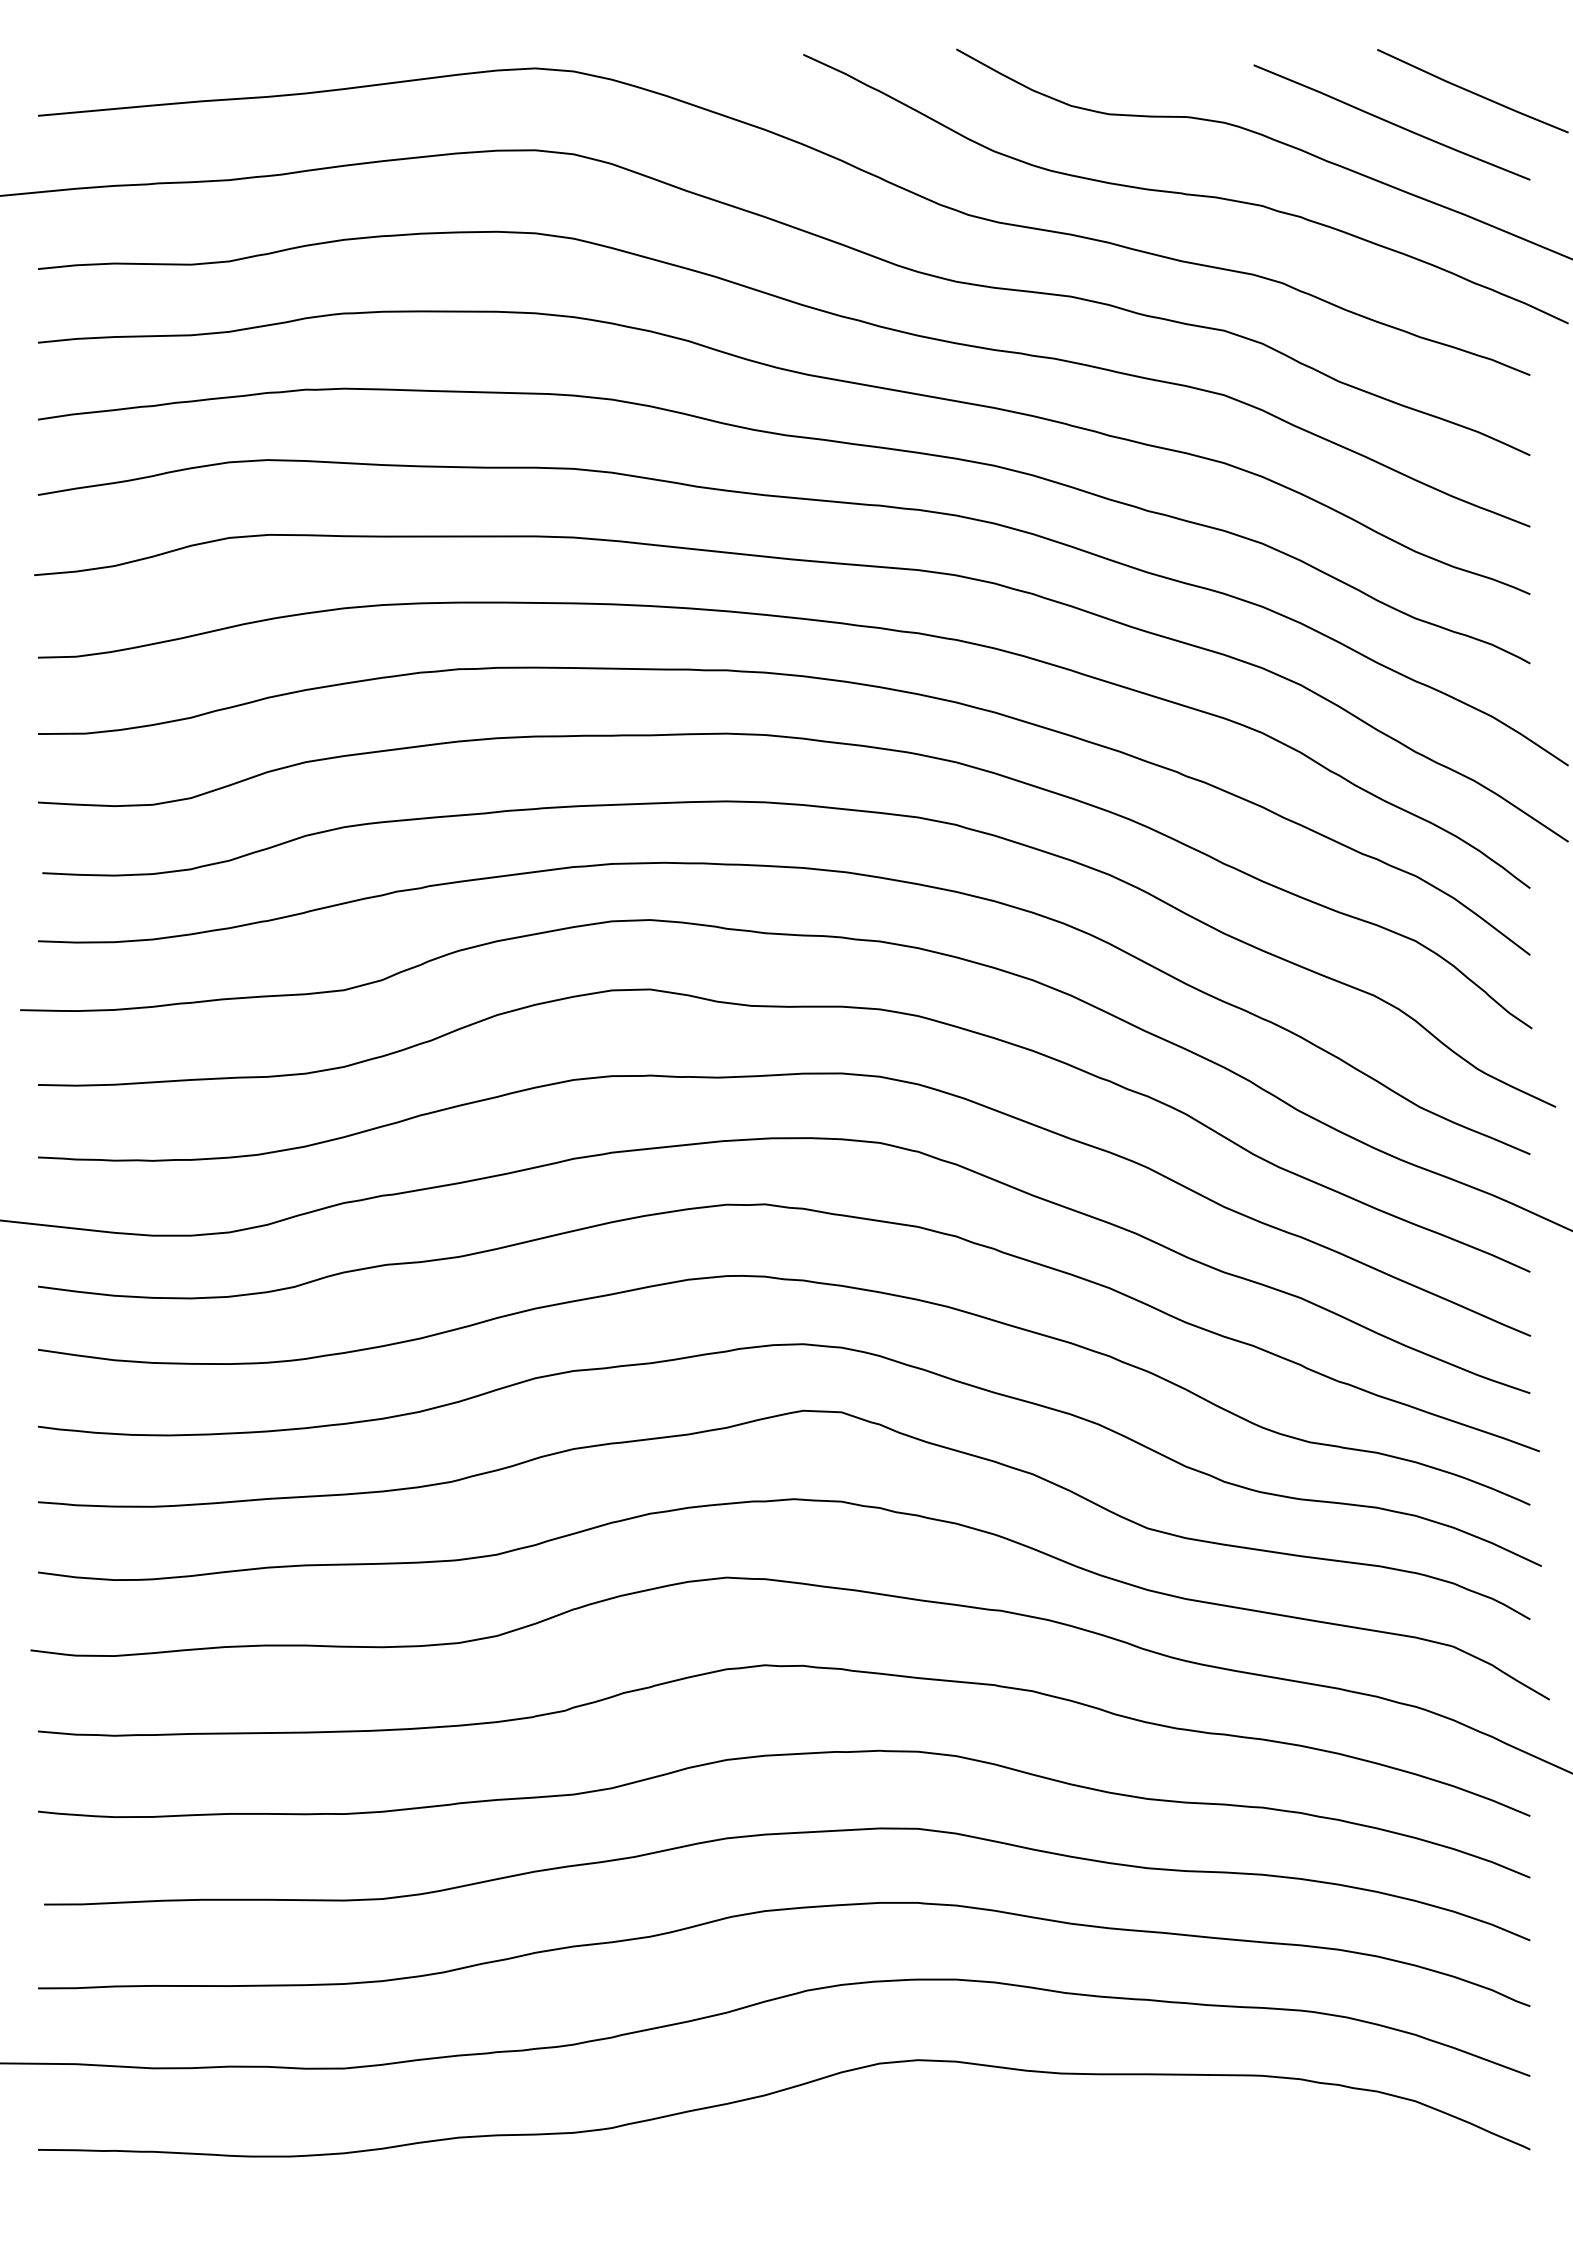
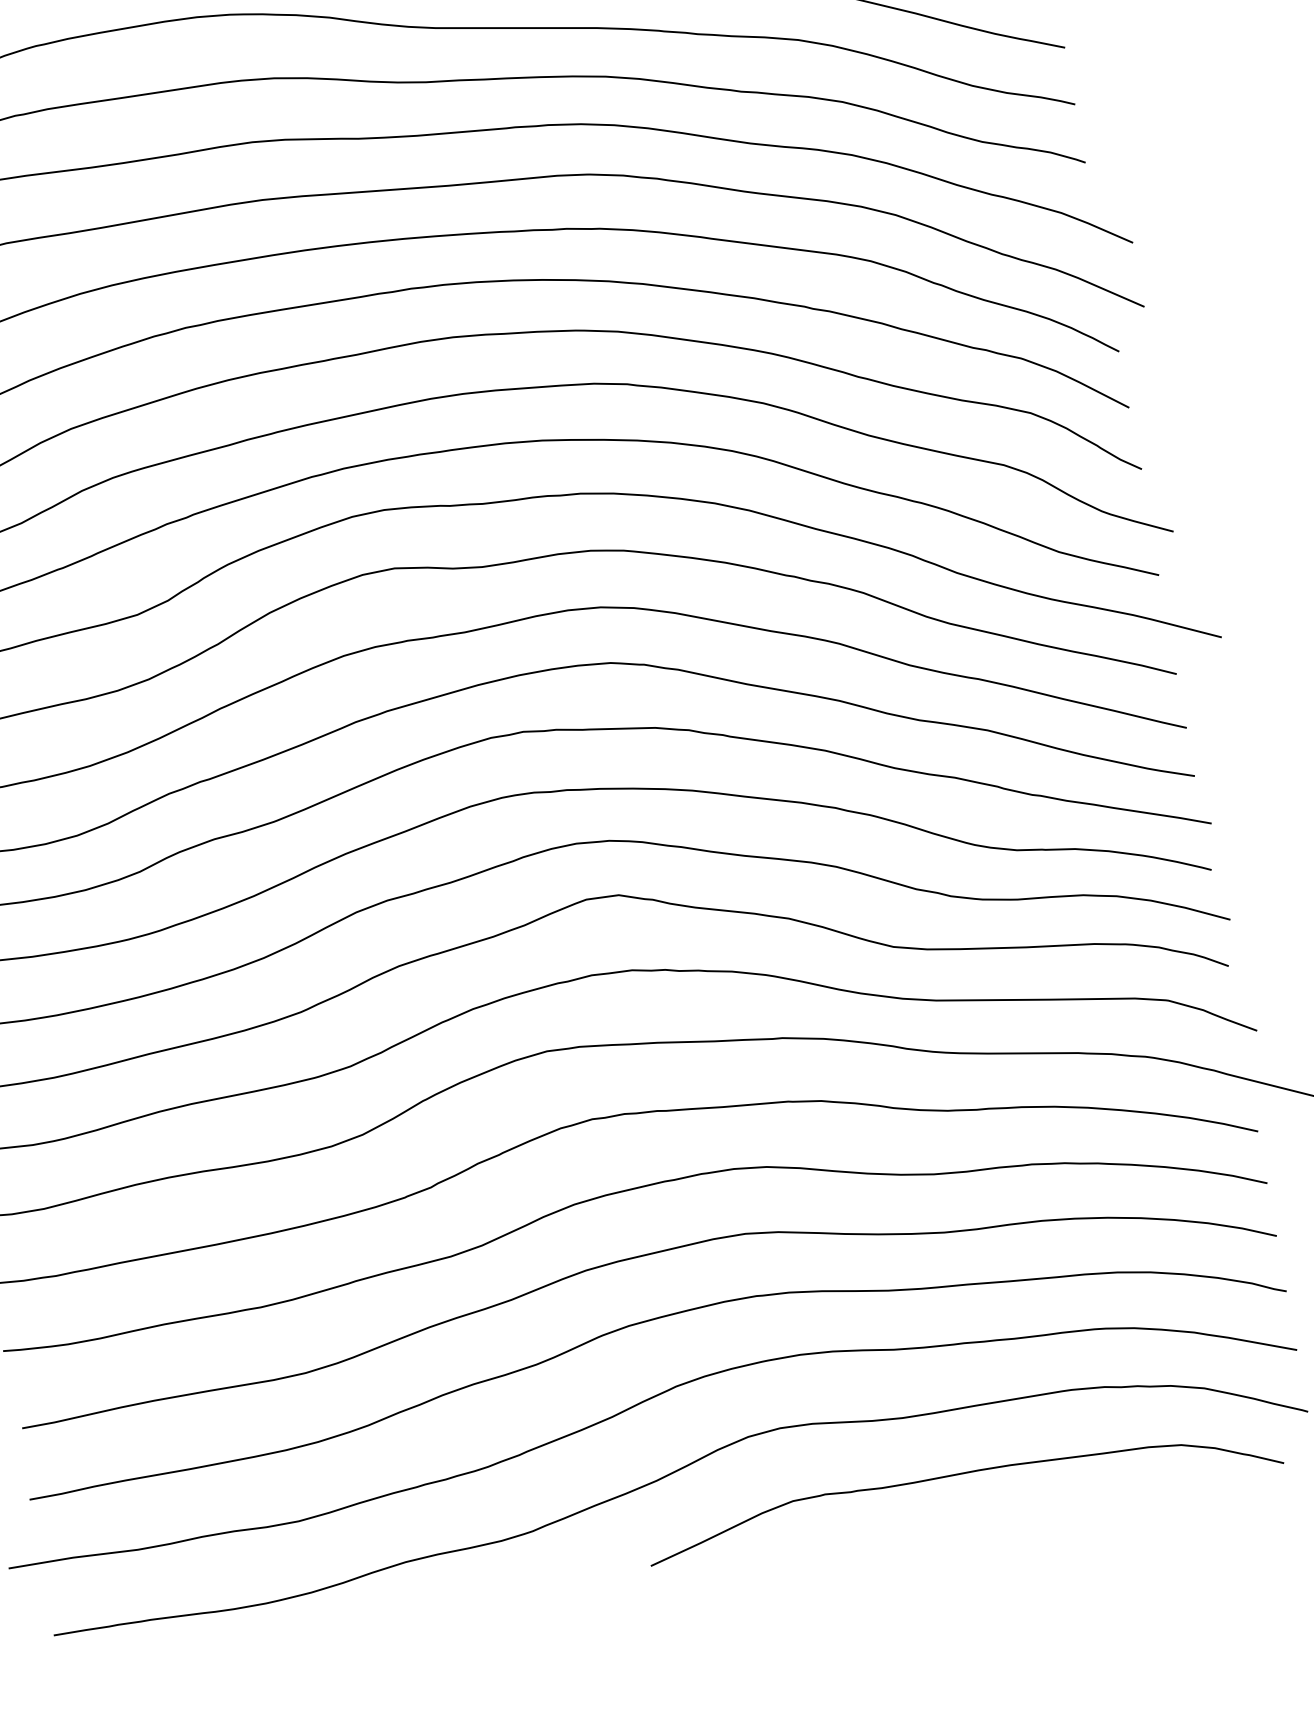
curve: (1116, 2150) -> (960, 1474), added

